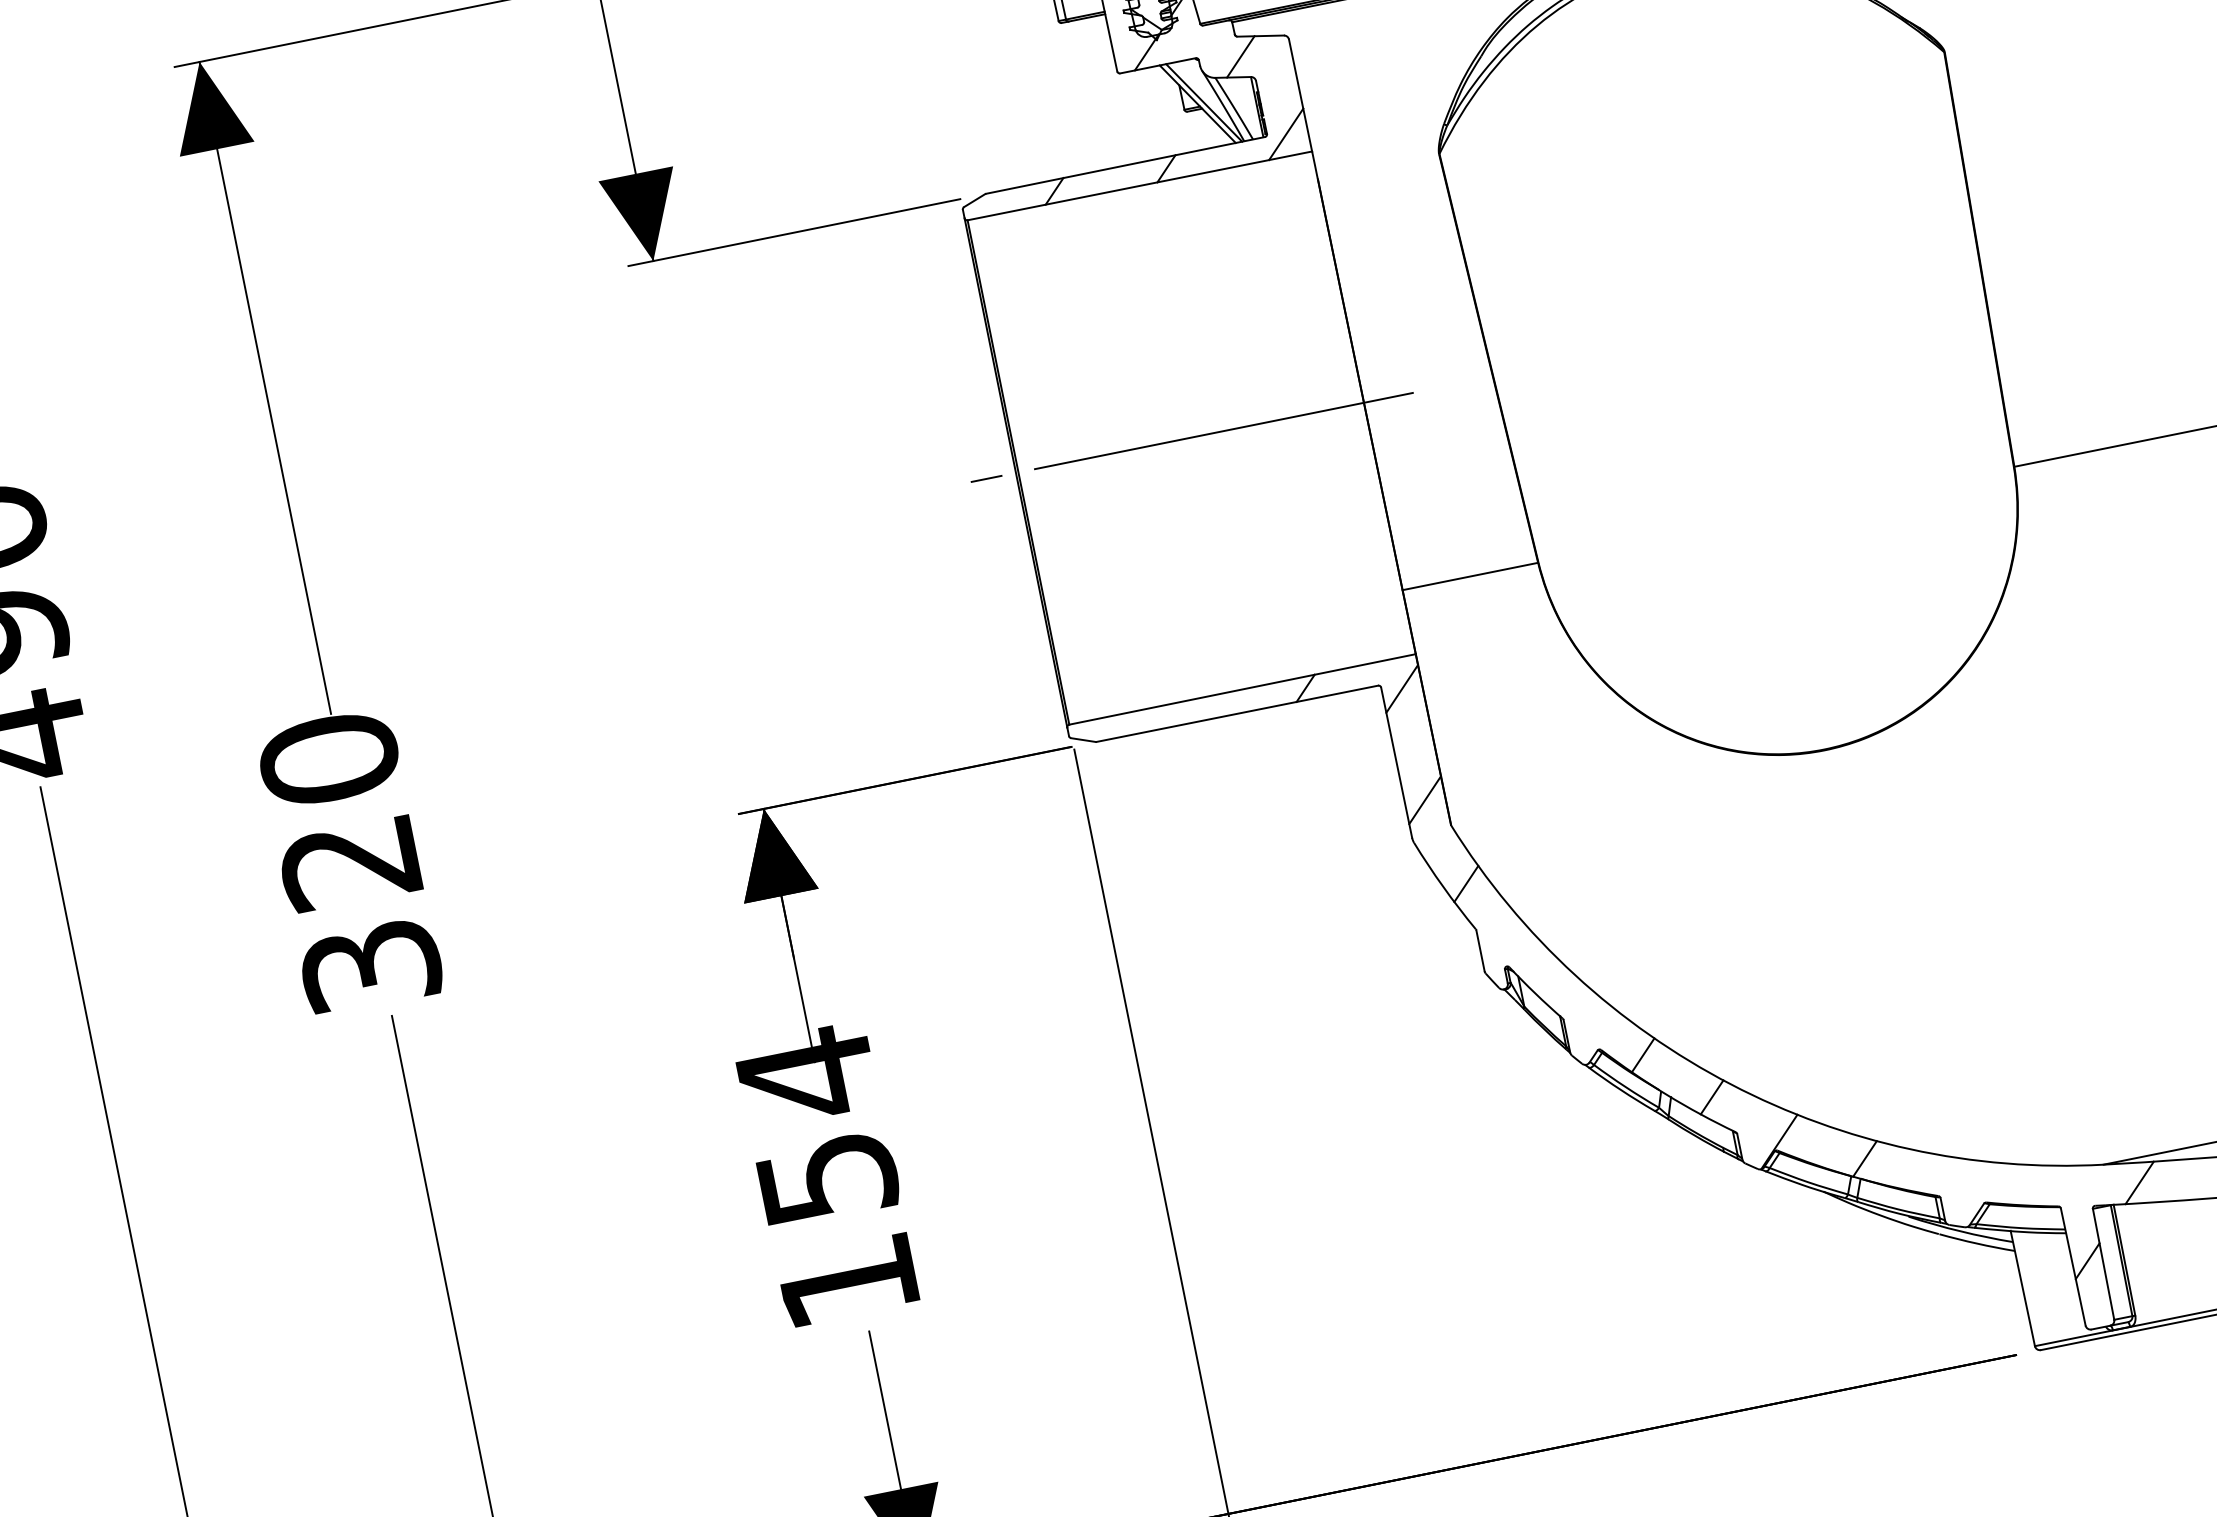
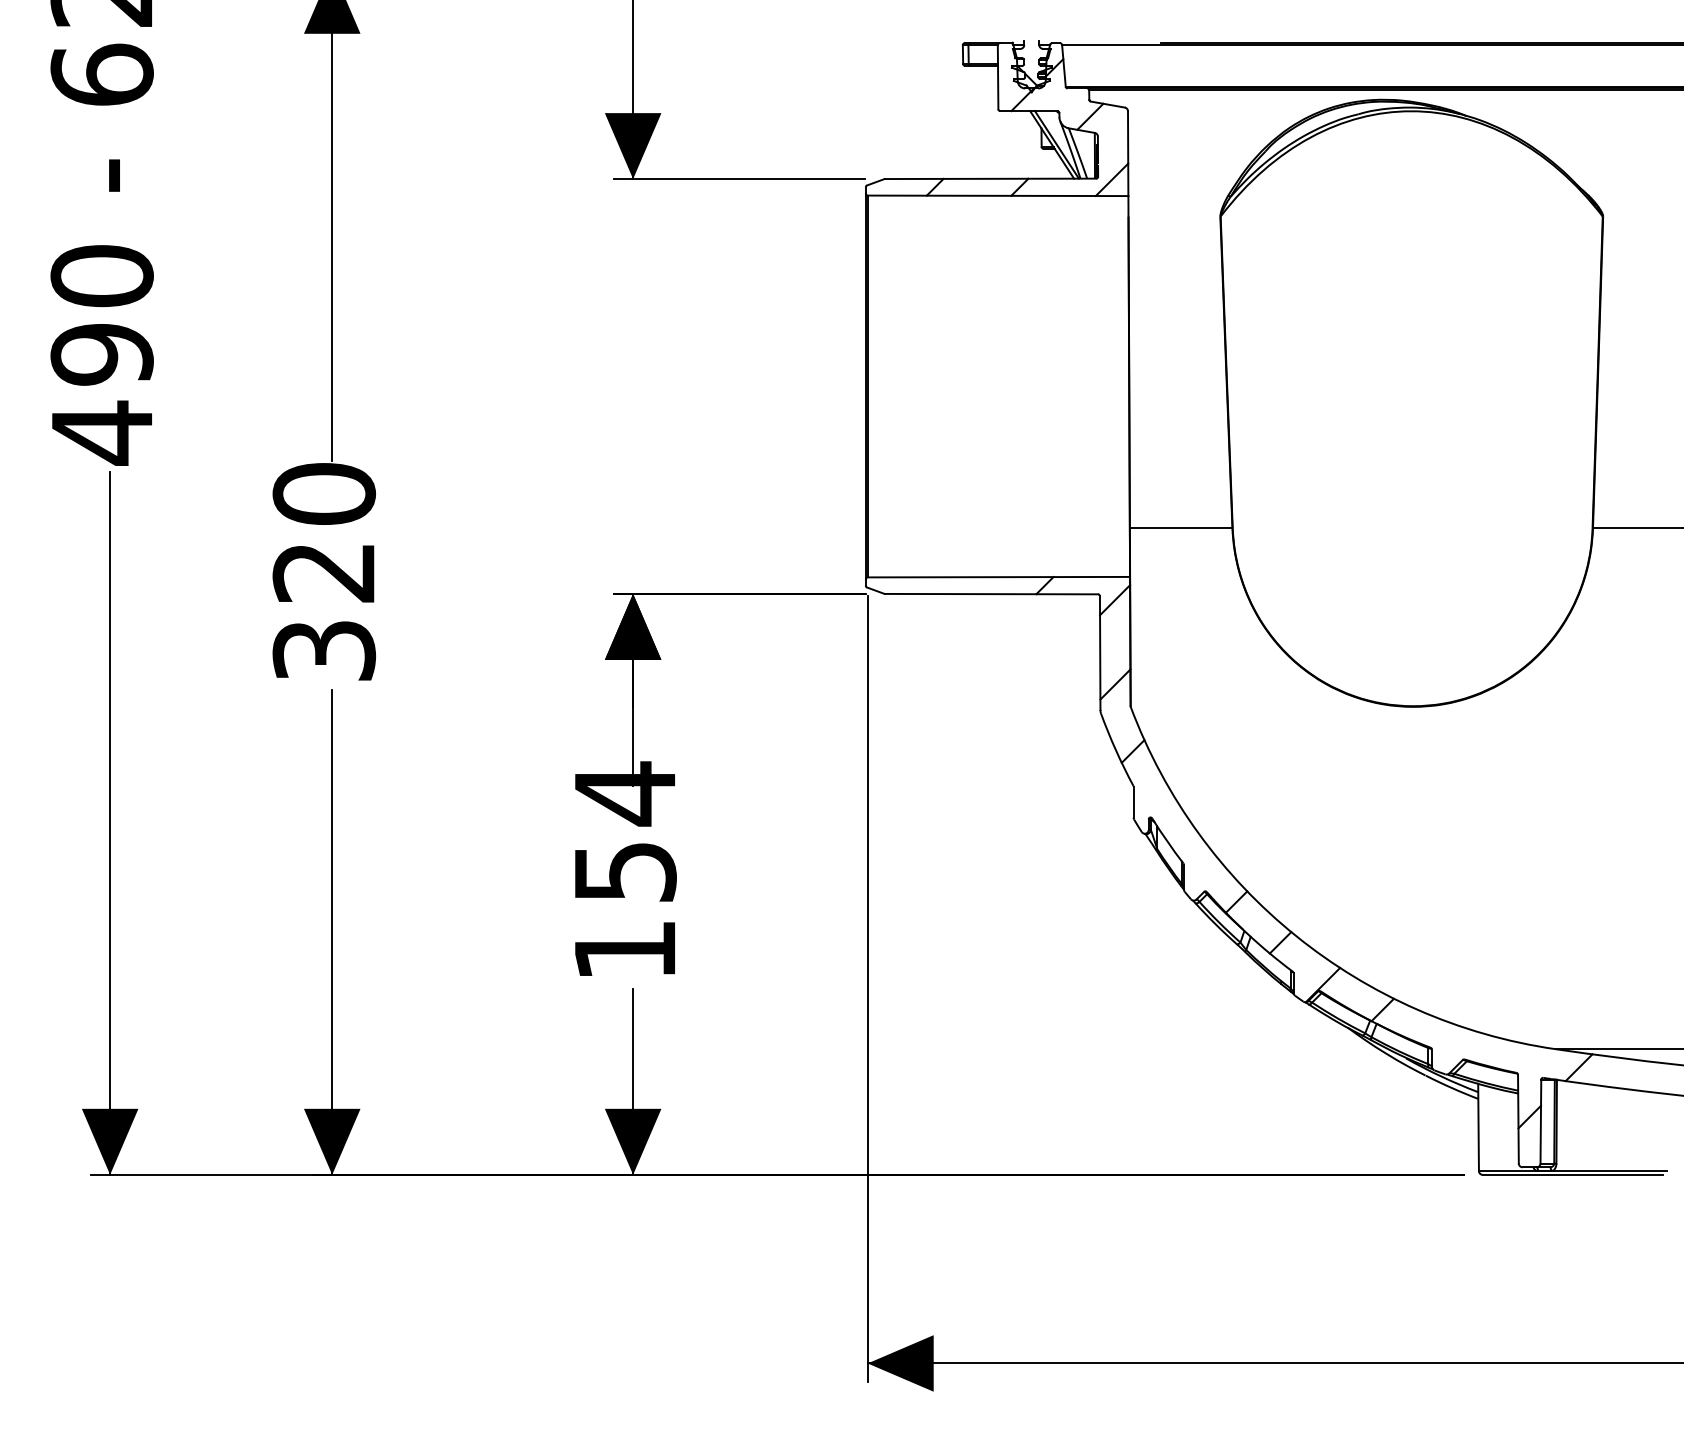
line: (1189, 437) -> (997, 386), removed

